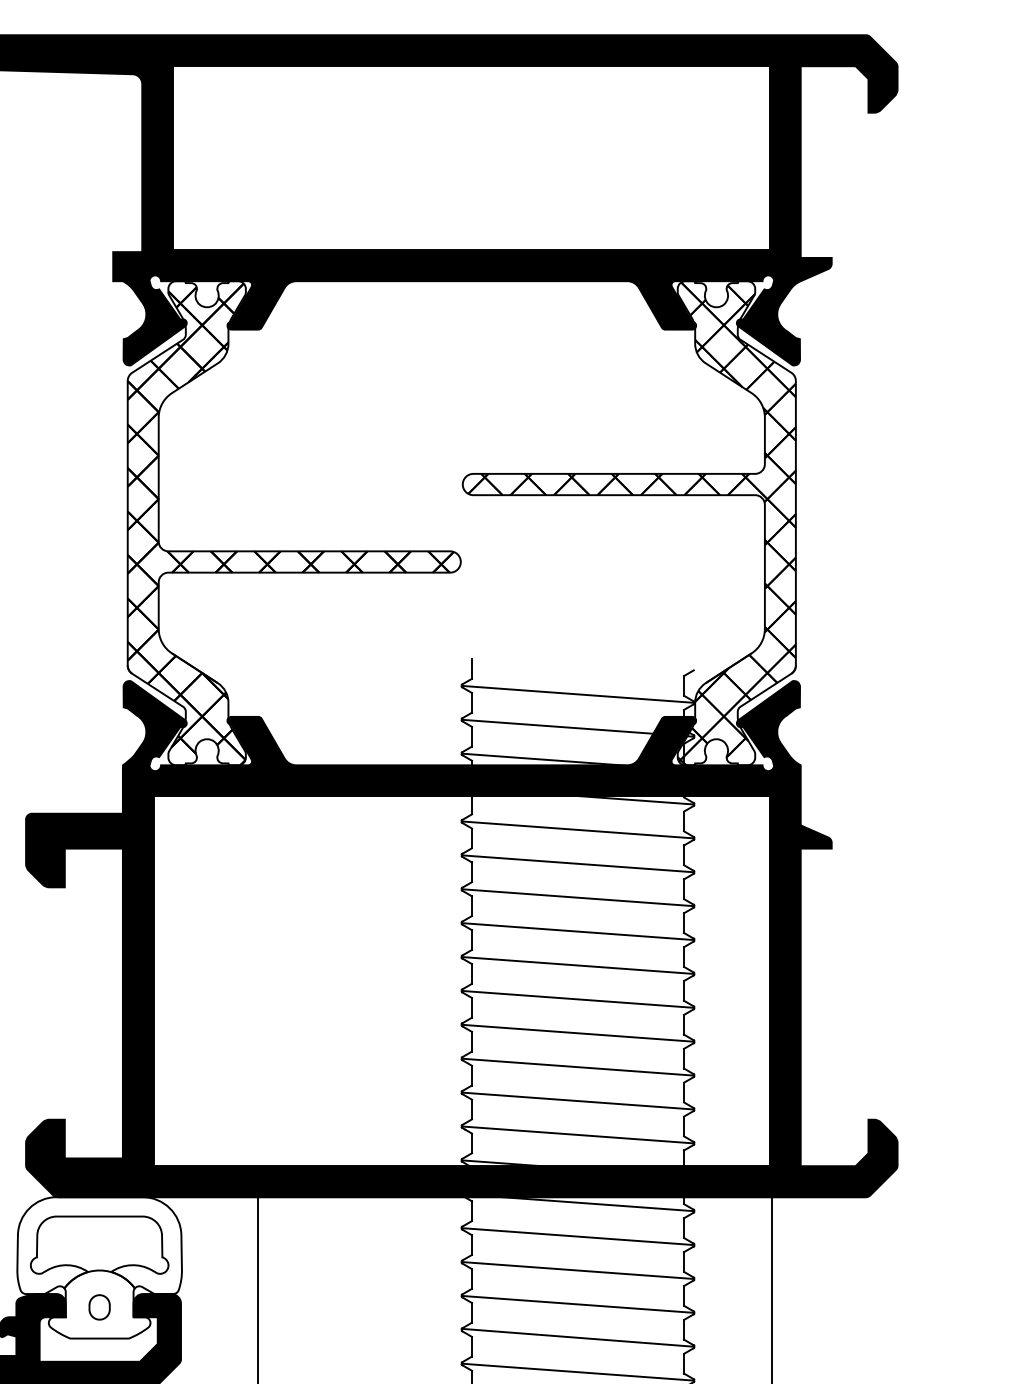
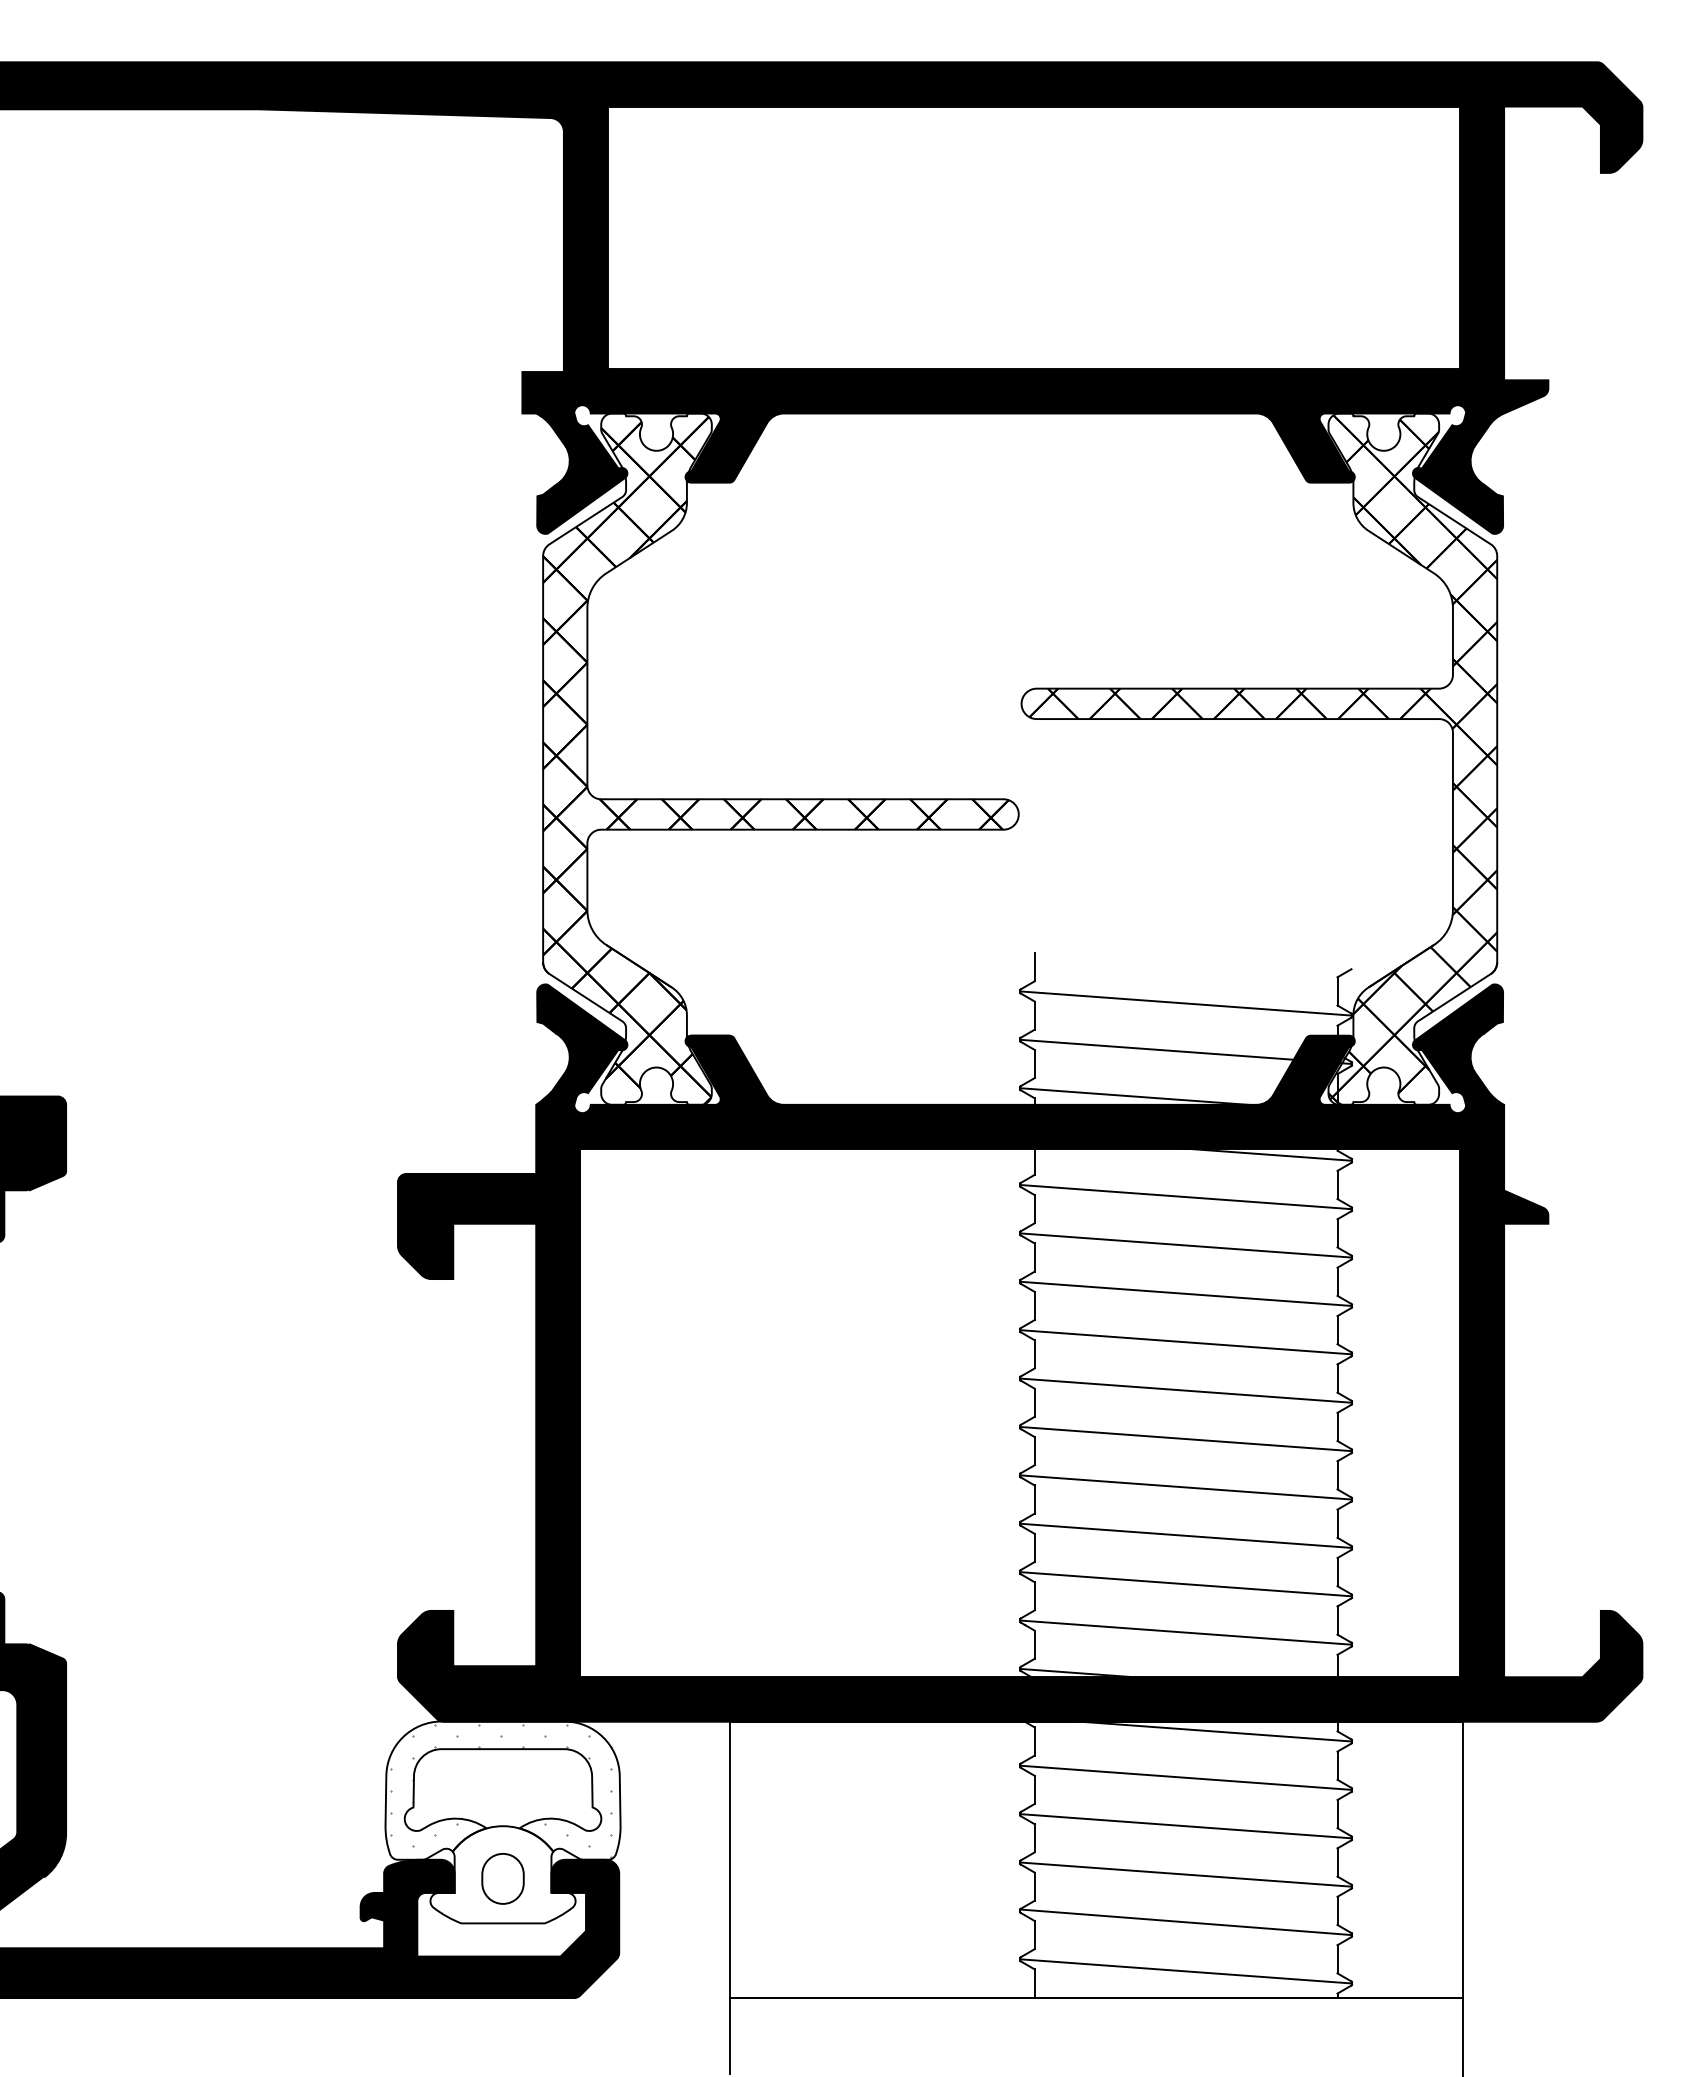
hatch: (97, 1245) -> (500, 1790), added
part: (99, 1307) -> (502, 1878), size x1.43

